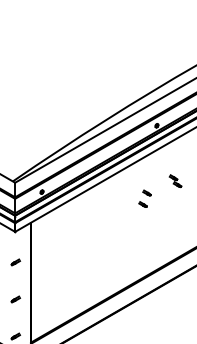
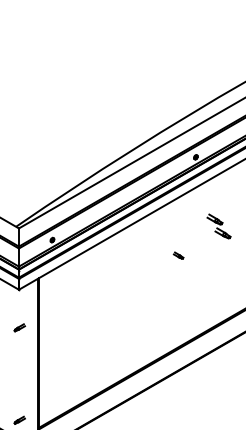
part: (175, 181) -> (219, 226), size x1.6
part: (146, 193) -> (183, 241), removed
part: (15, 298) -> (19, 373), removed

